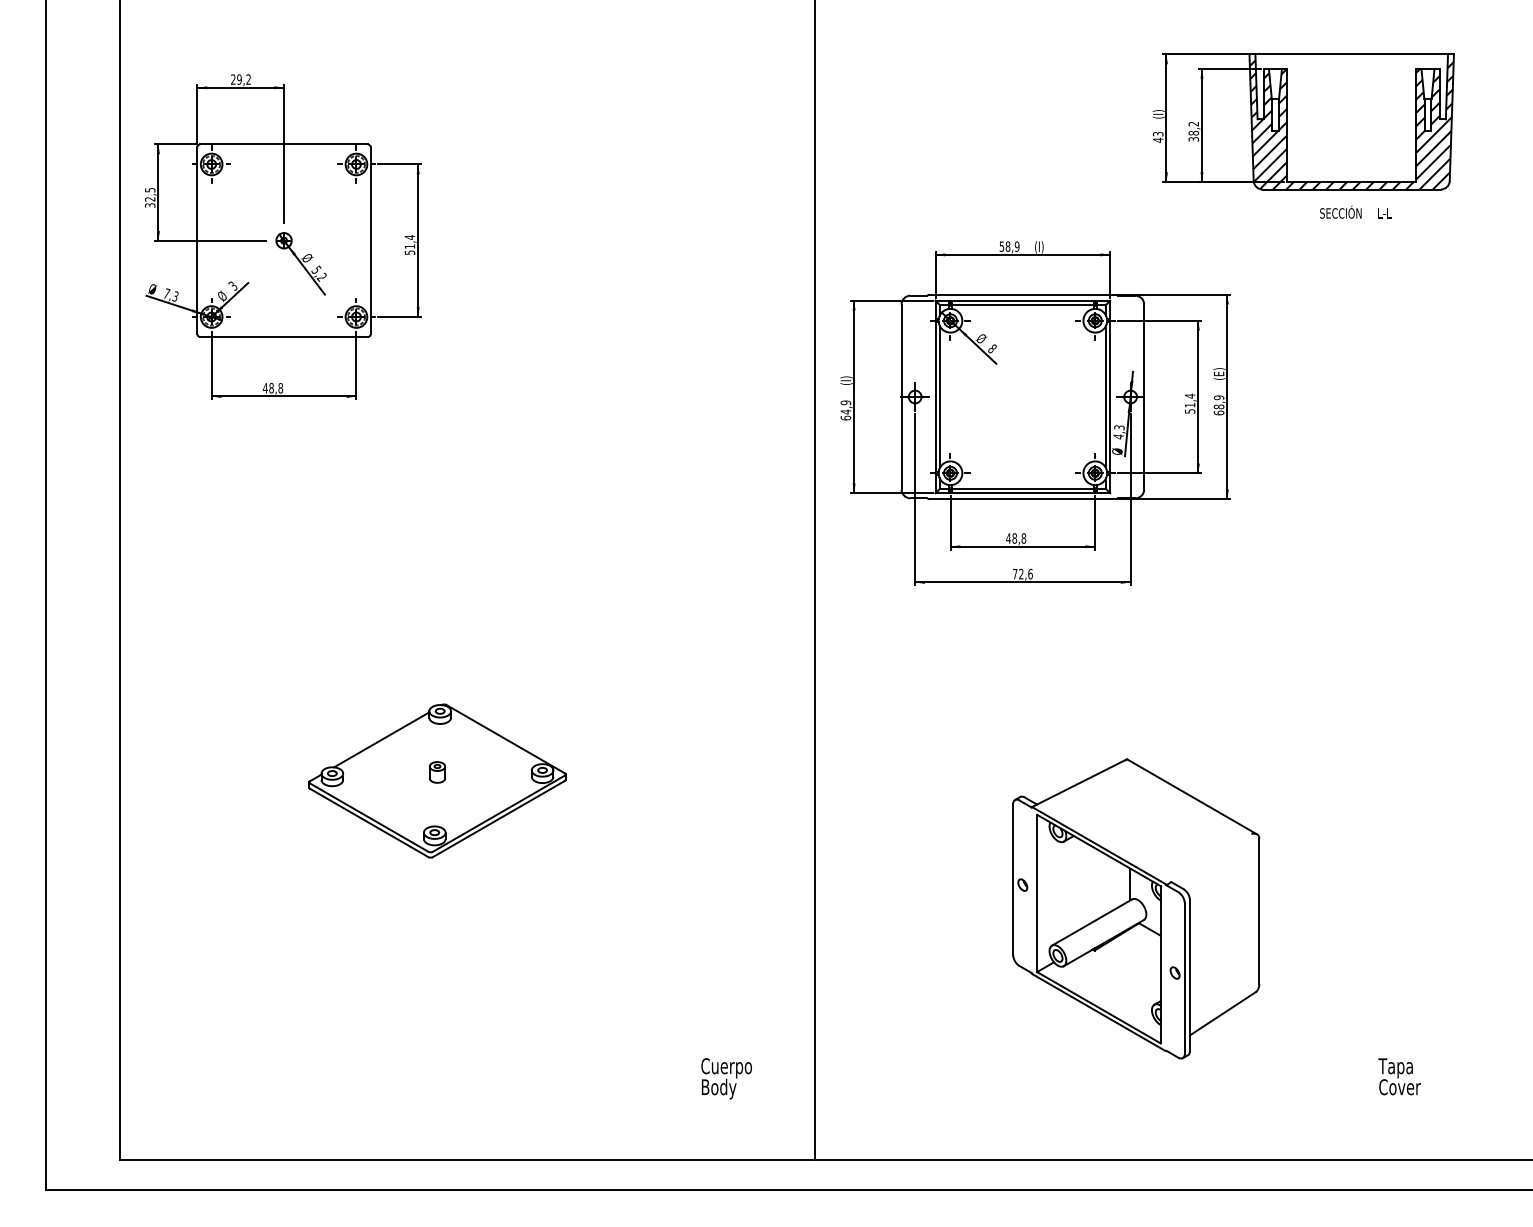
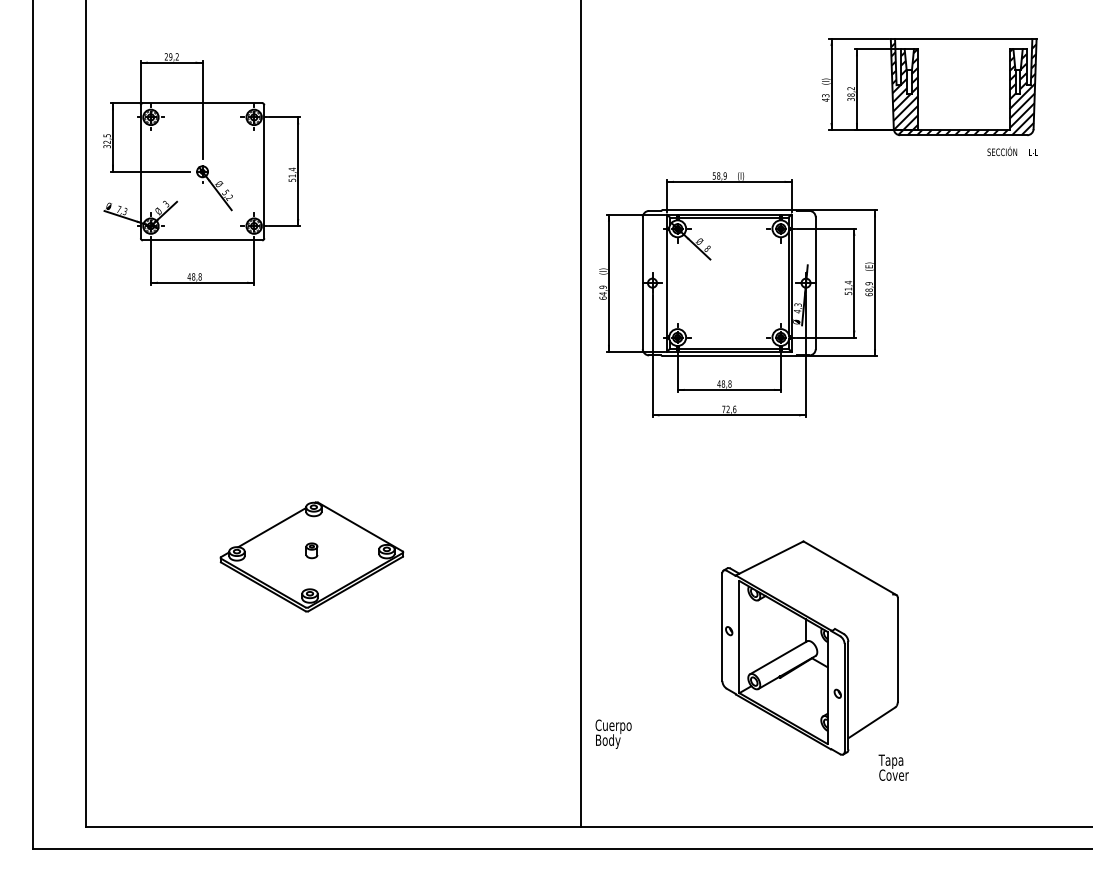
text: (1355, 211) -> (1012, 150), moved
line: (939, 396) -> (669, 282), removed
text: (1399, 1076) -> (893, 767), moved
text: (726, 1078) -> (613, 734), moved

